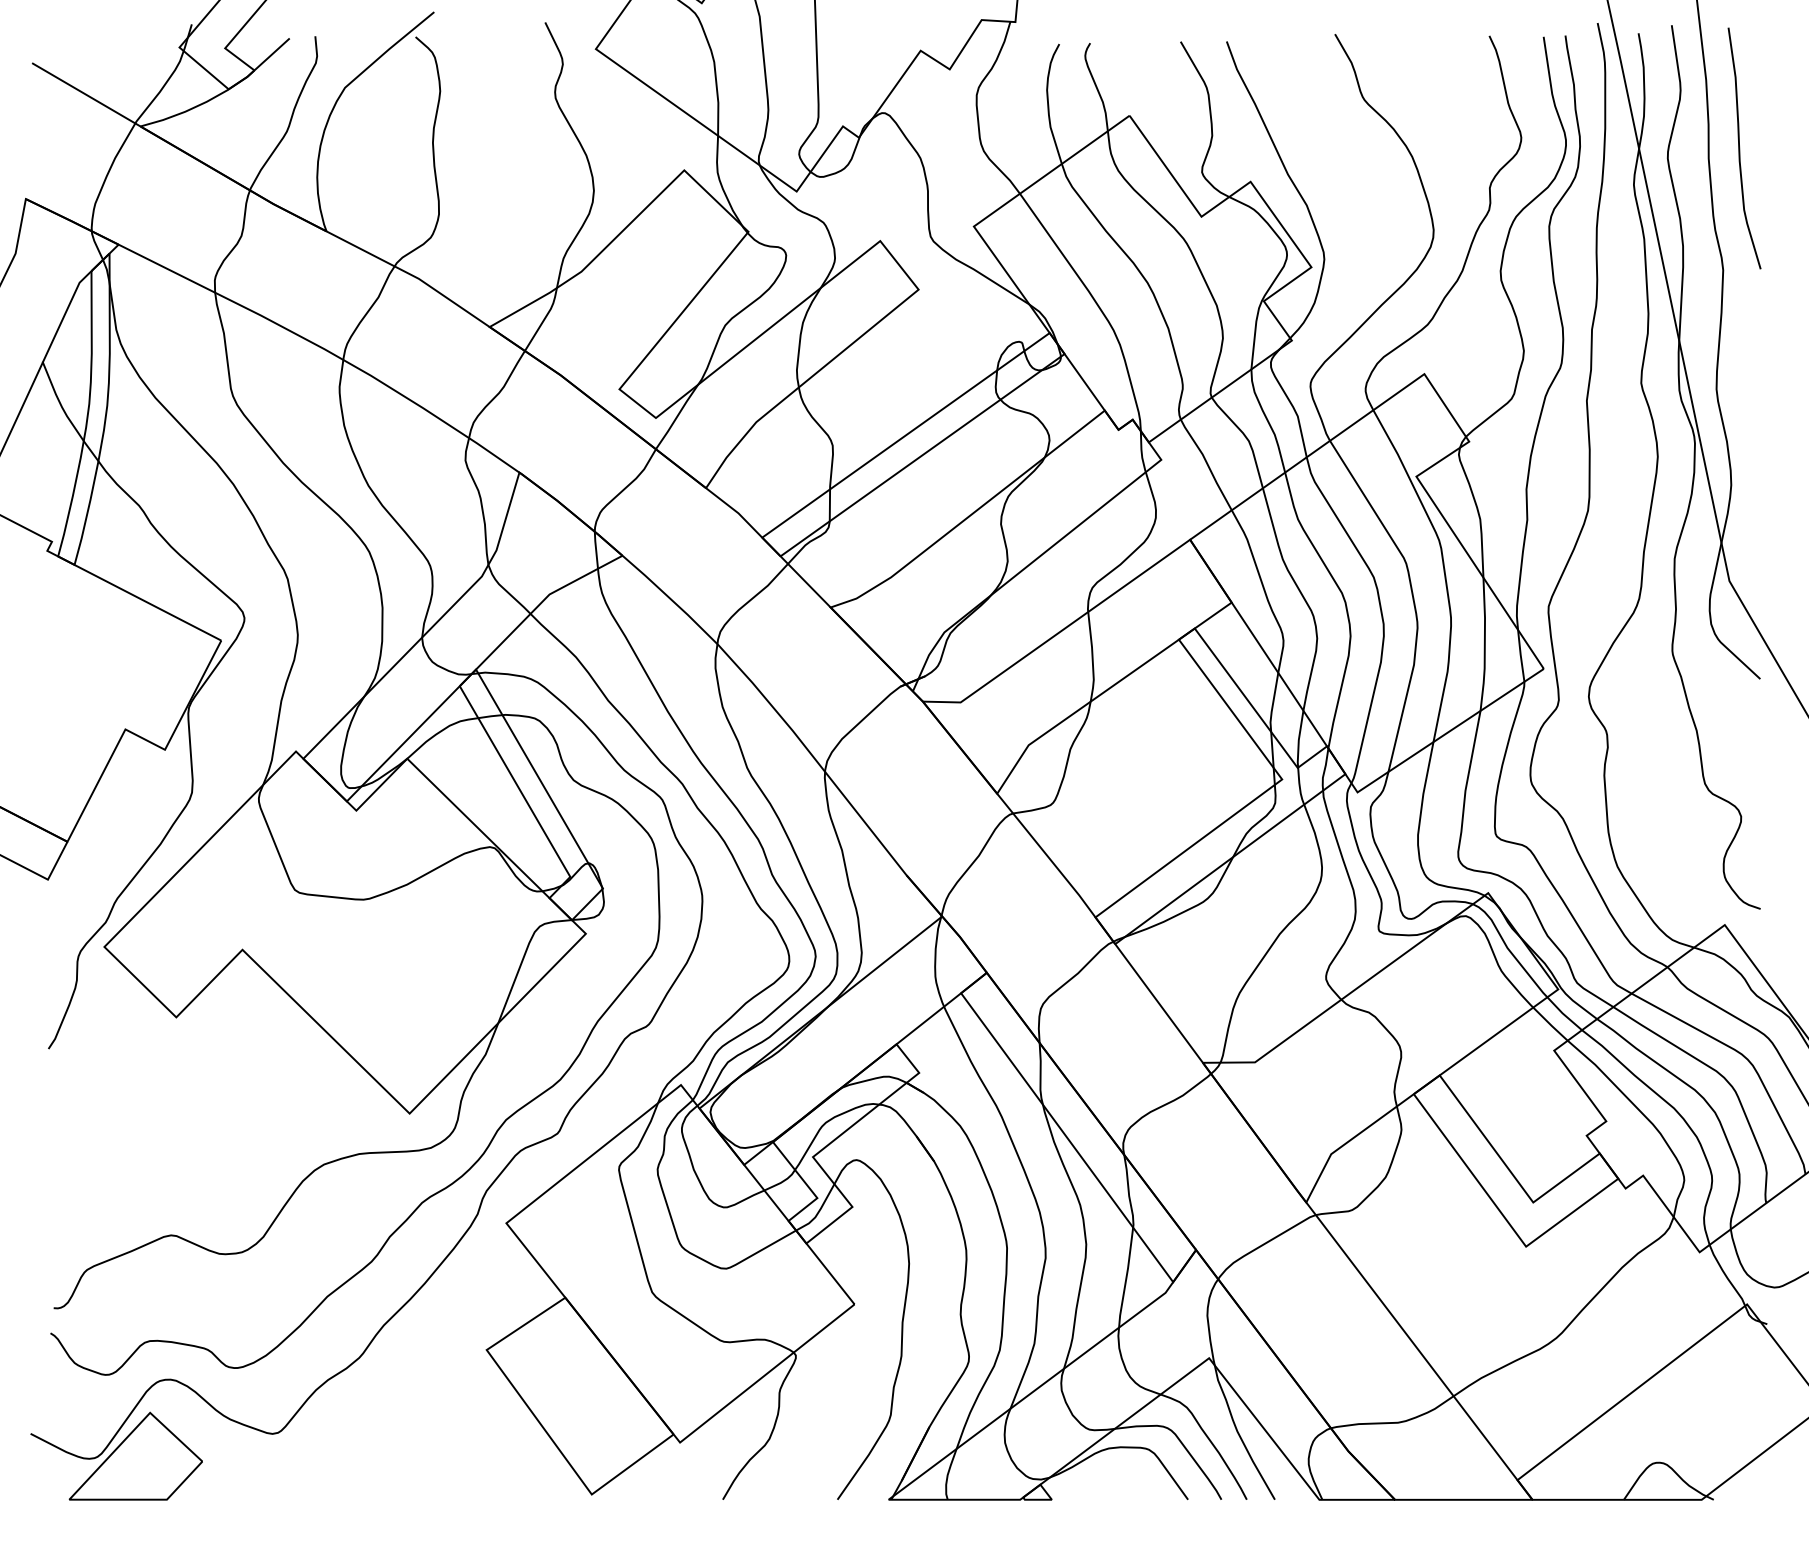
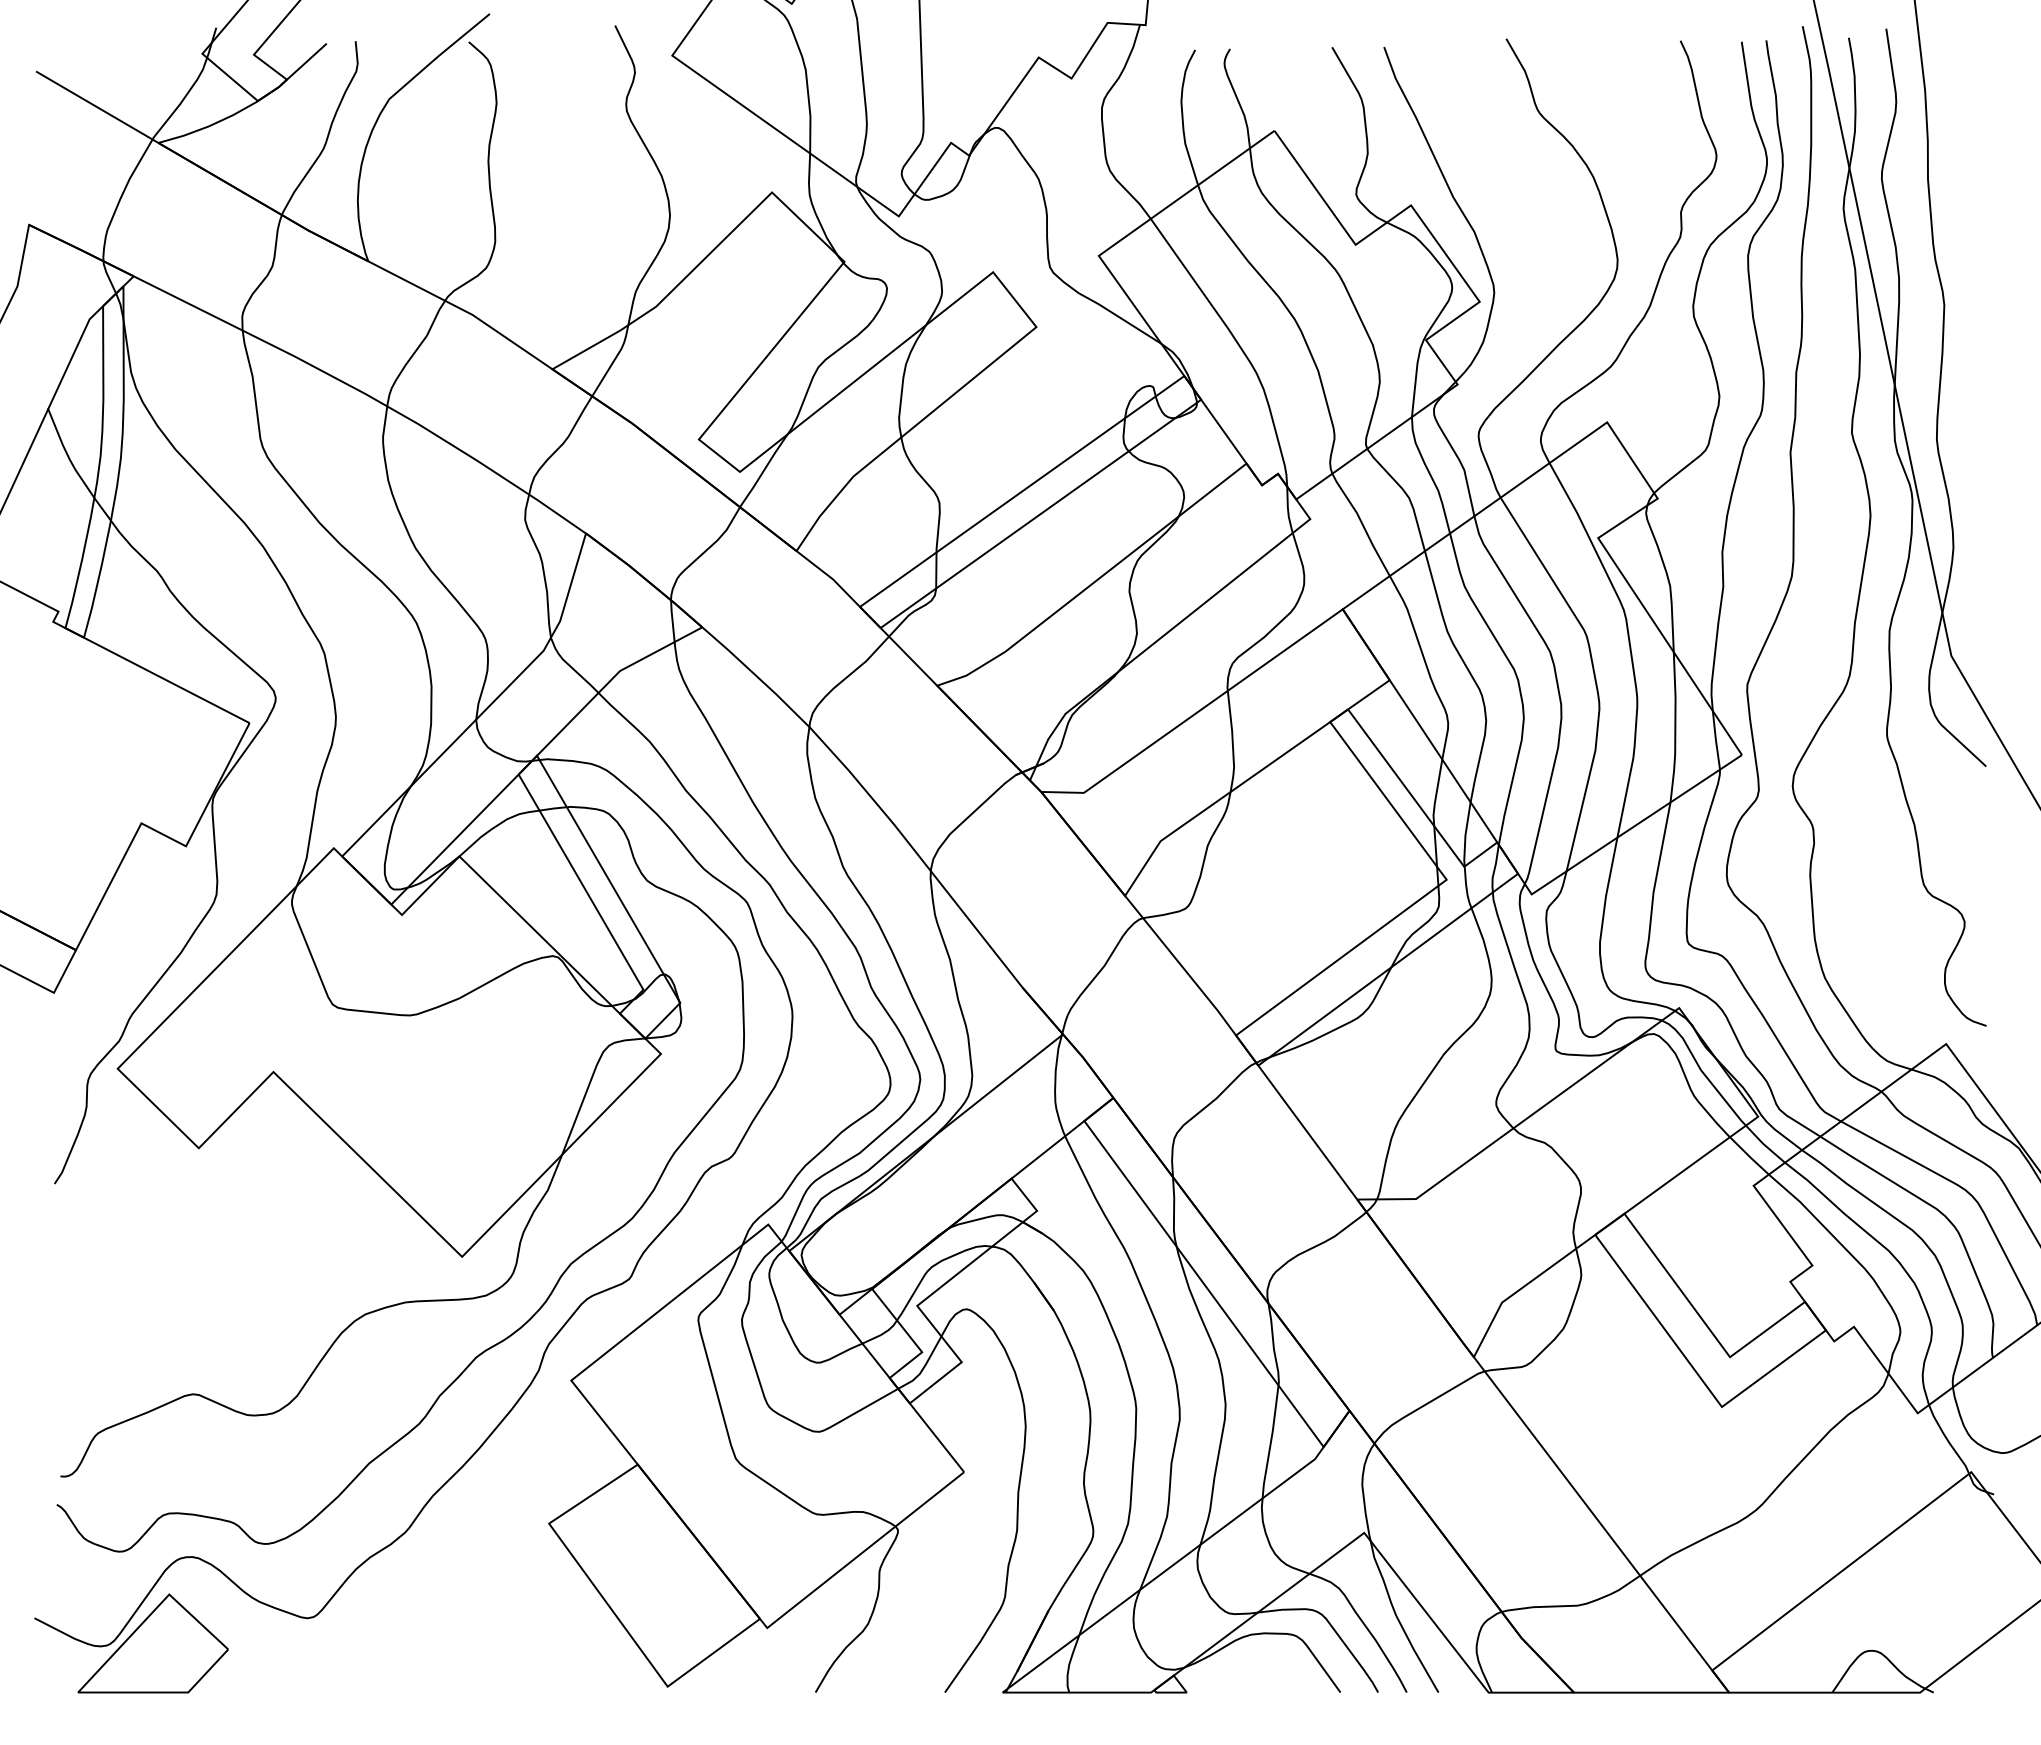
curve: (1740, 148) -> (1963, 167), removed

